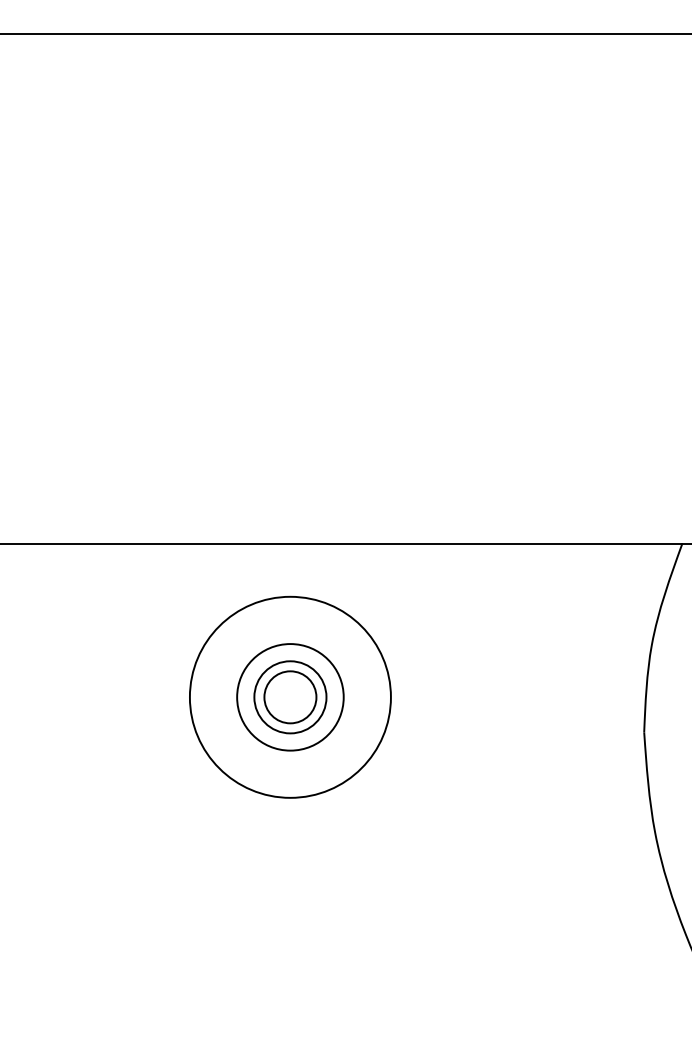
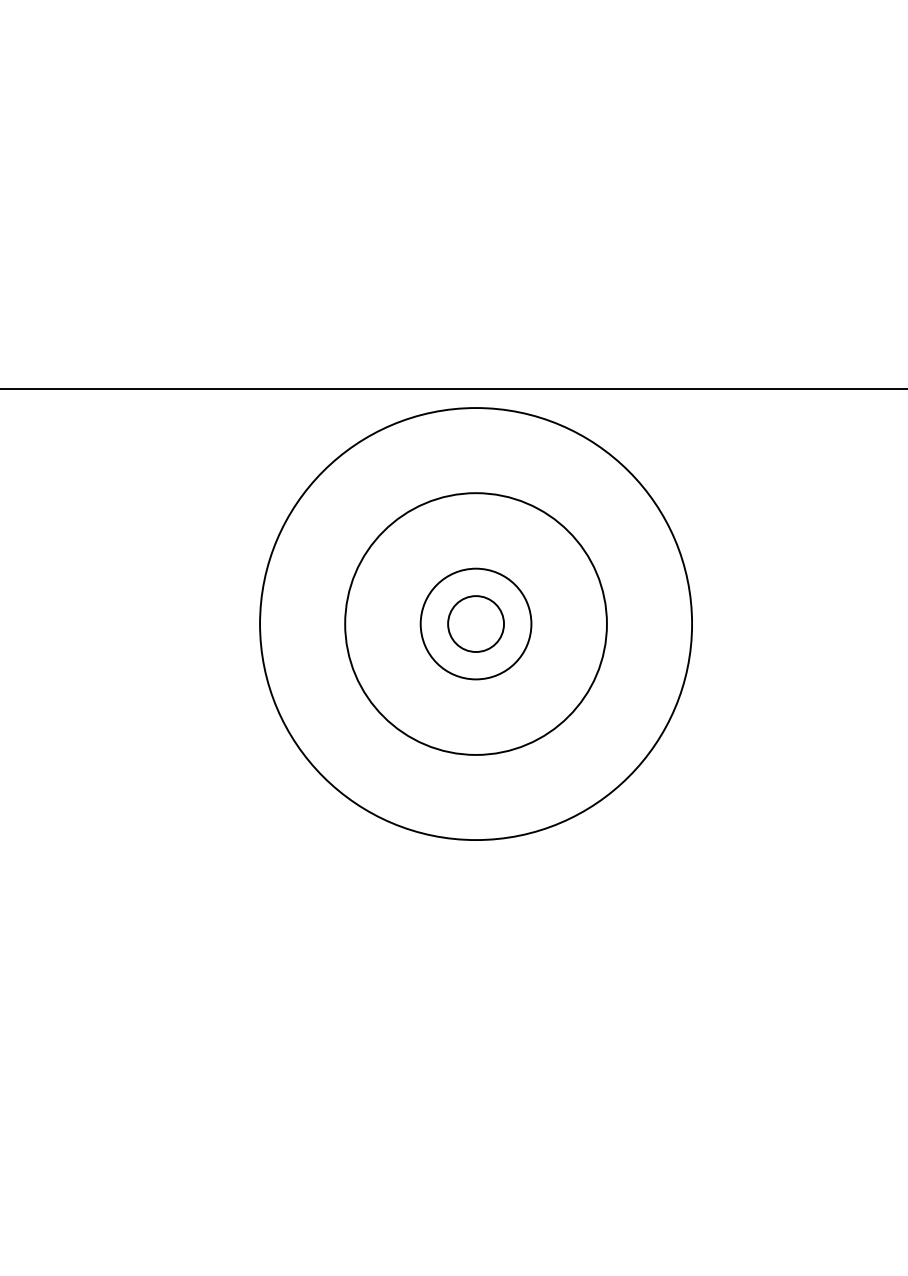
circle: (289, 696) -> (474, 622), size x1.4
circle: (290, 697) -> (476, 624), size x0.7
circle: (290, 697) -> (476, 624), size x1.6

